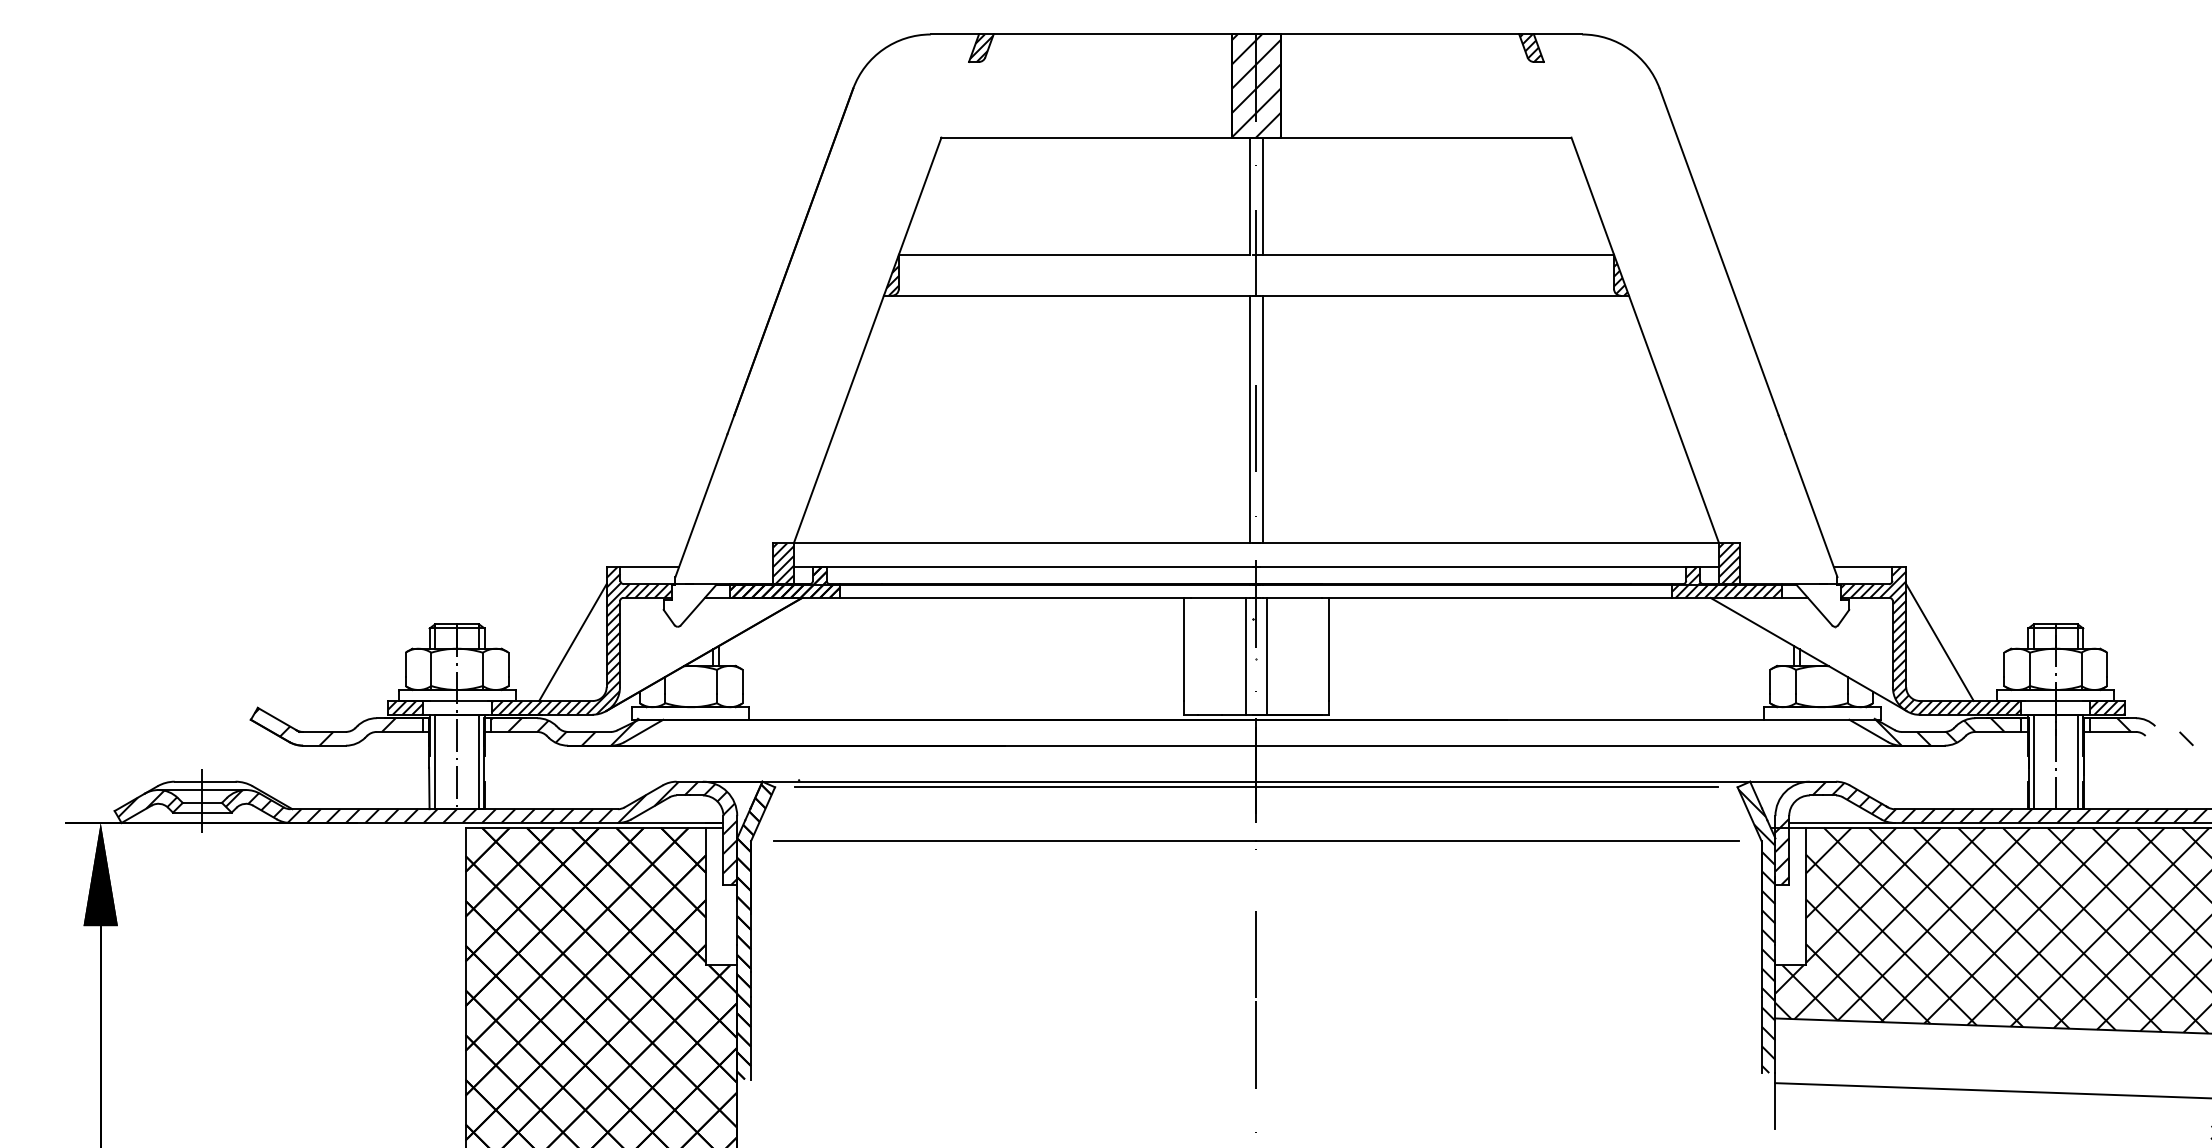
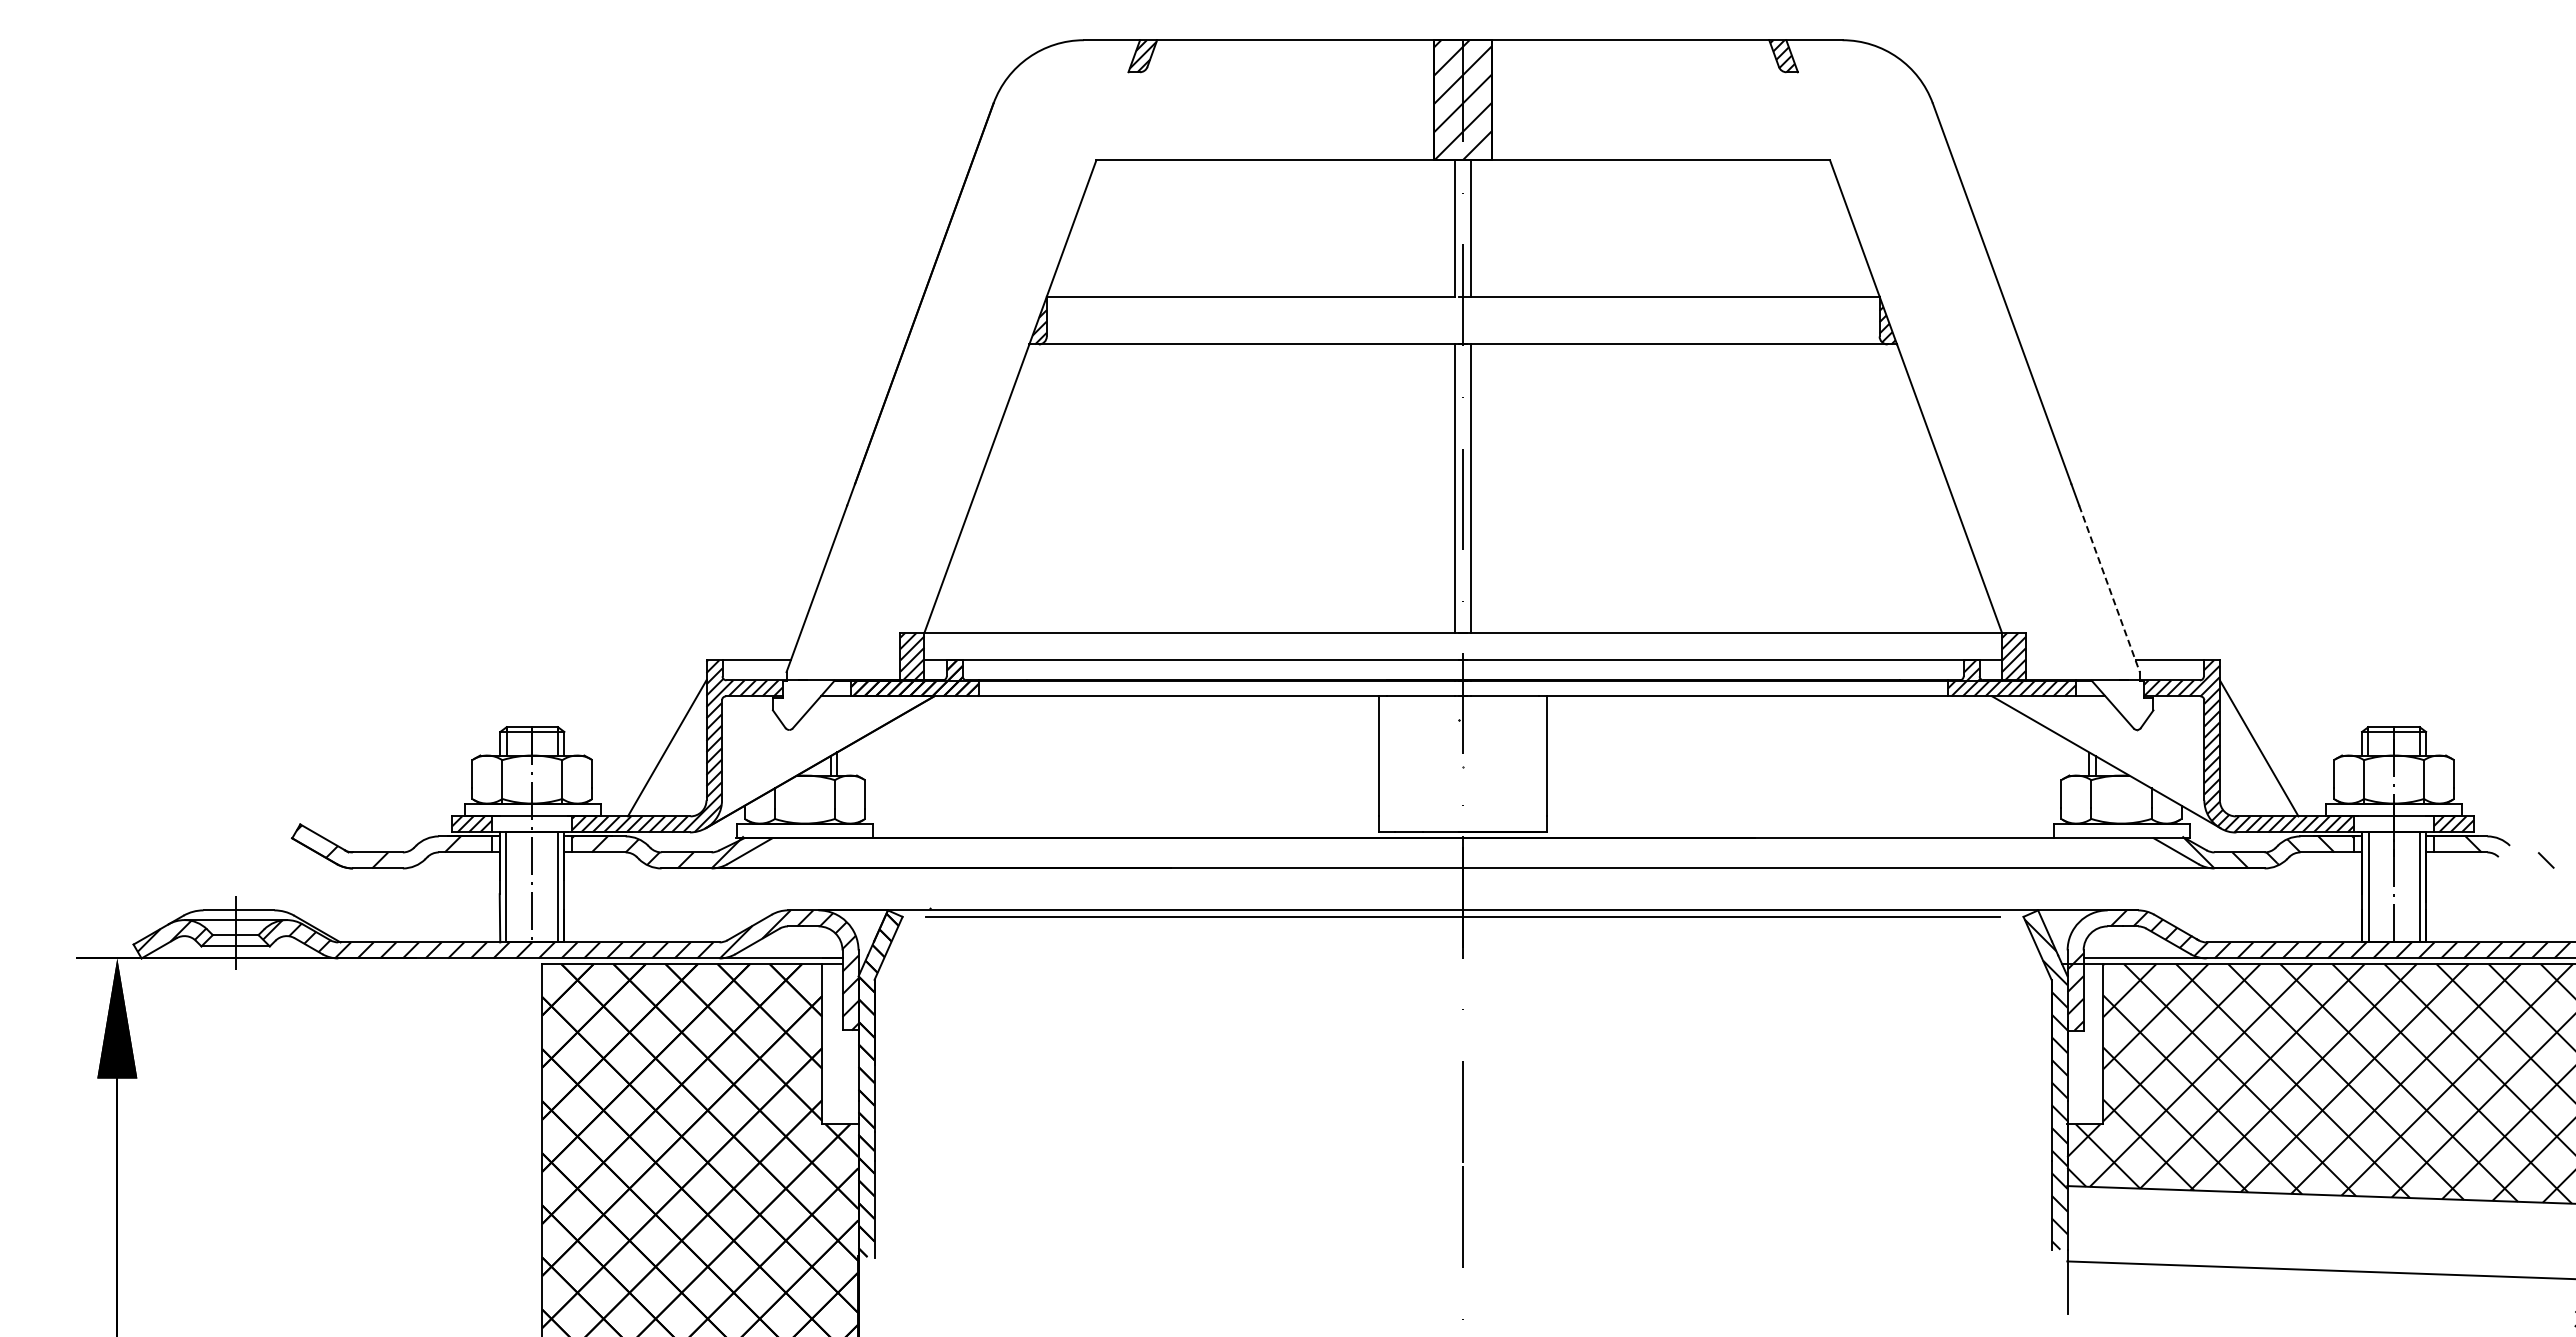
line: (1811, 505) -> (2109, 588), solid -> dashed
line: (1246, 656) -> (1451, 764), removed
line: (1267, 656) -> (1475, 764), removed
line: (1255, 841) -> (1462, 979), removed

